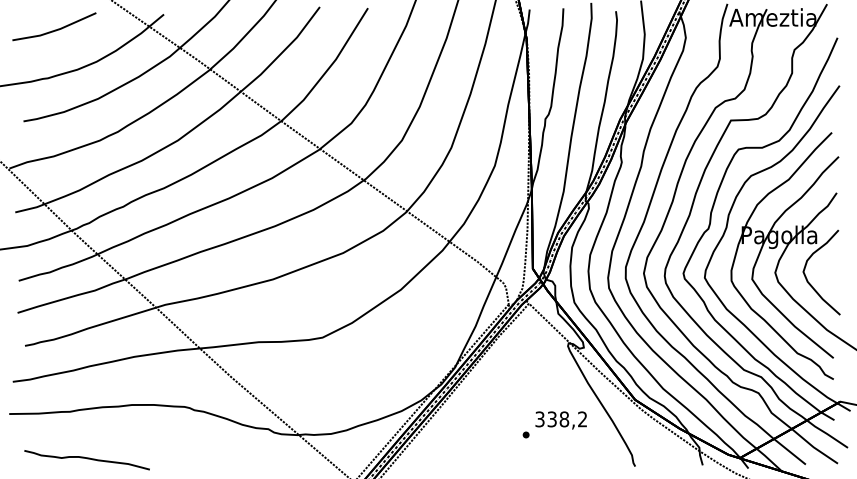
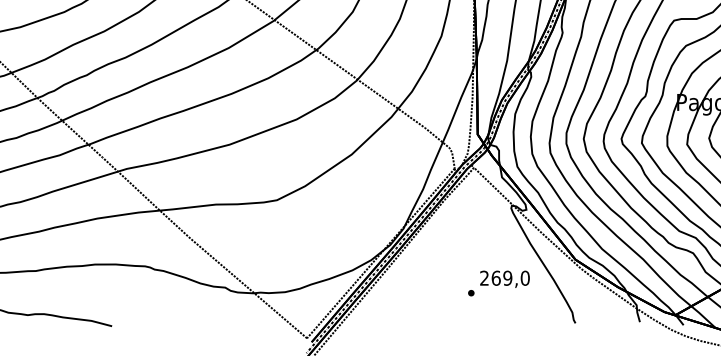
text: (561, 419) -> (505, 278), 338,2 -> 269,0

